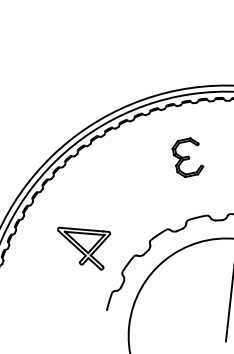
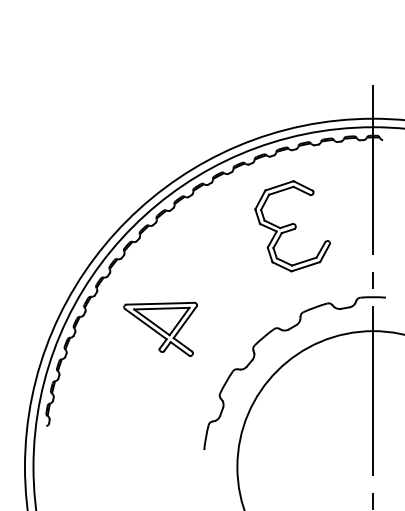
part: (187, 157) -> (292, 226), size x1.67
part: (82, 247) -> (160, 328), moved

